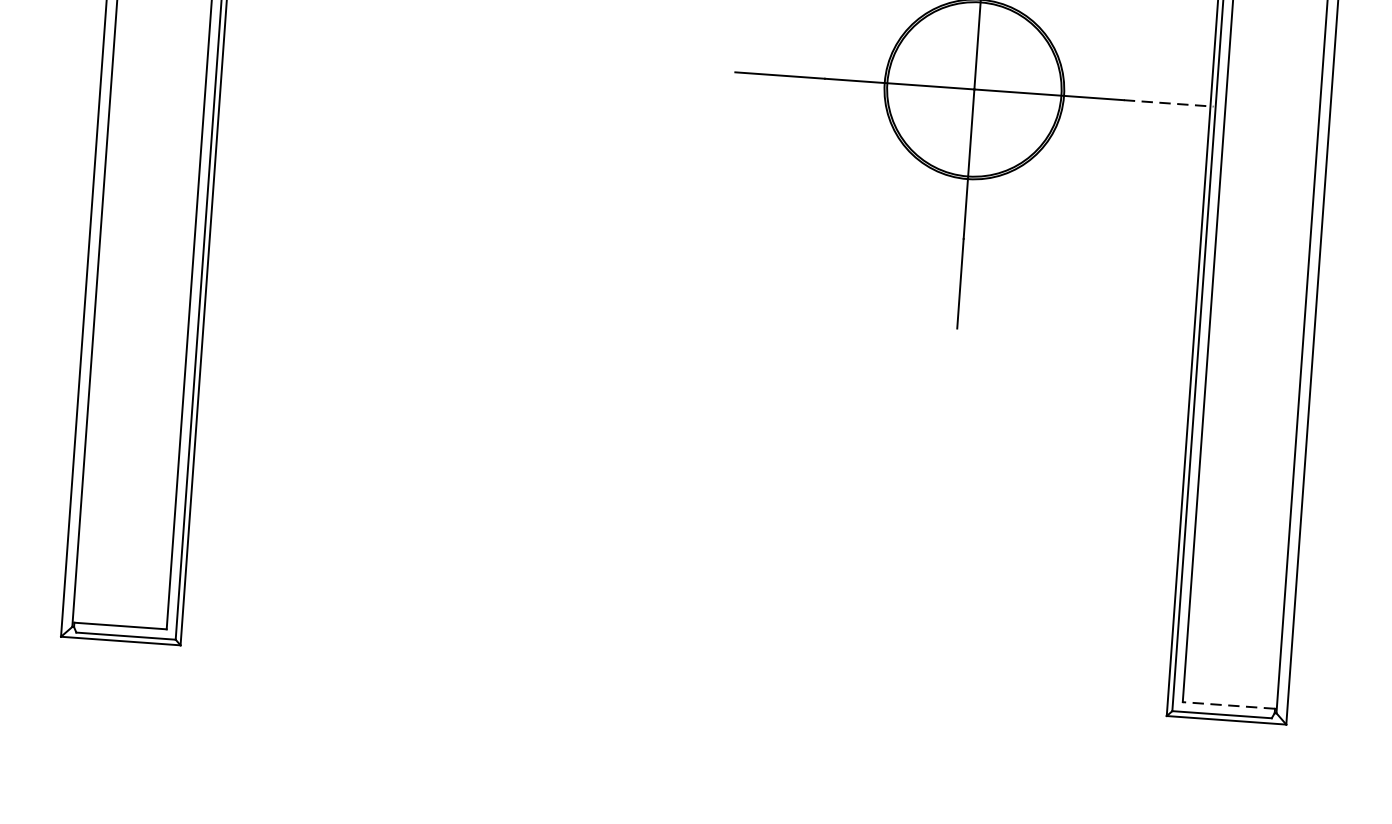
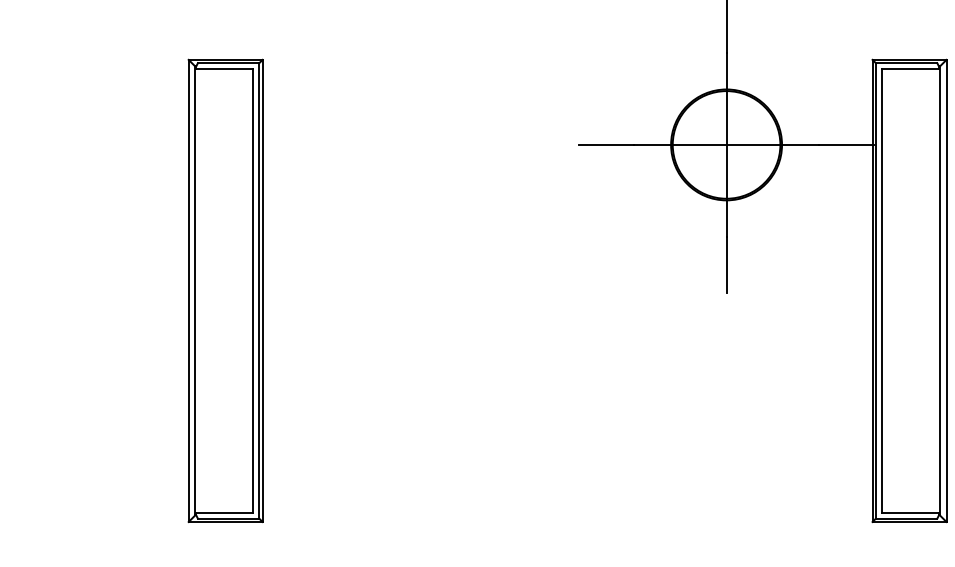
line: (1168, 102) -> (846, 144), dashed -> solid
line: (1229, 705) -> (910, 512), dashed -> solid

